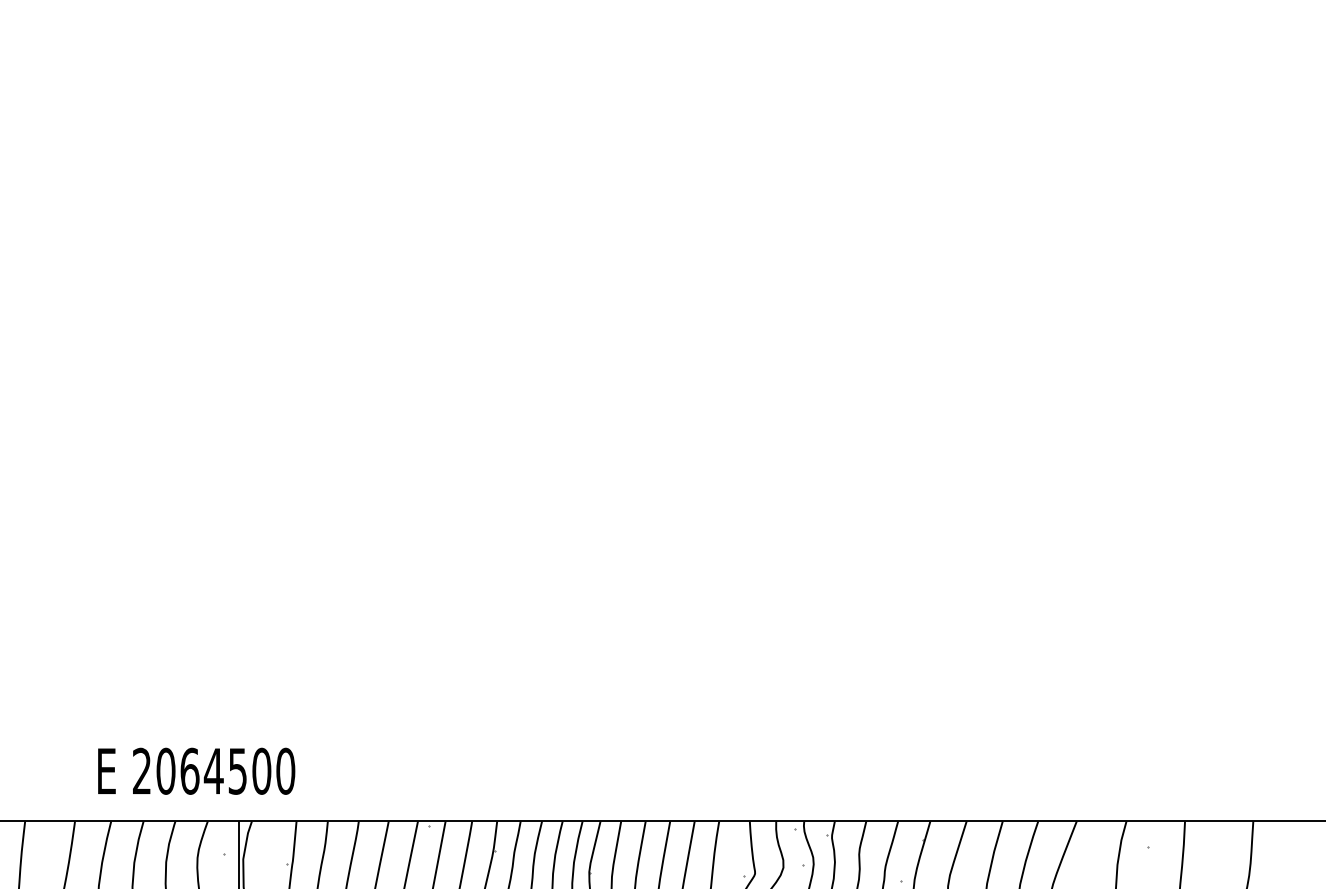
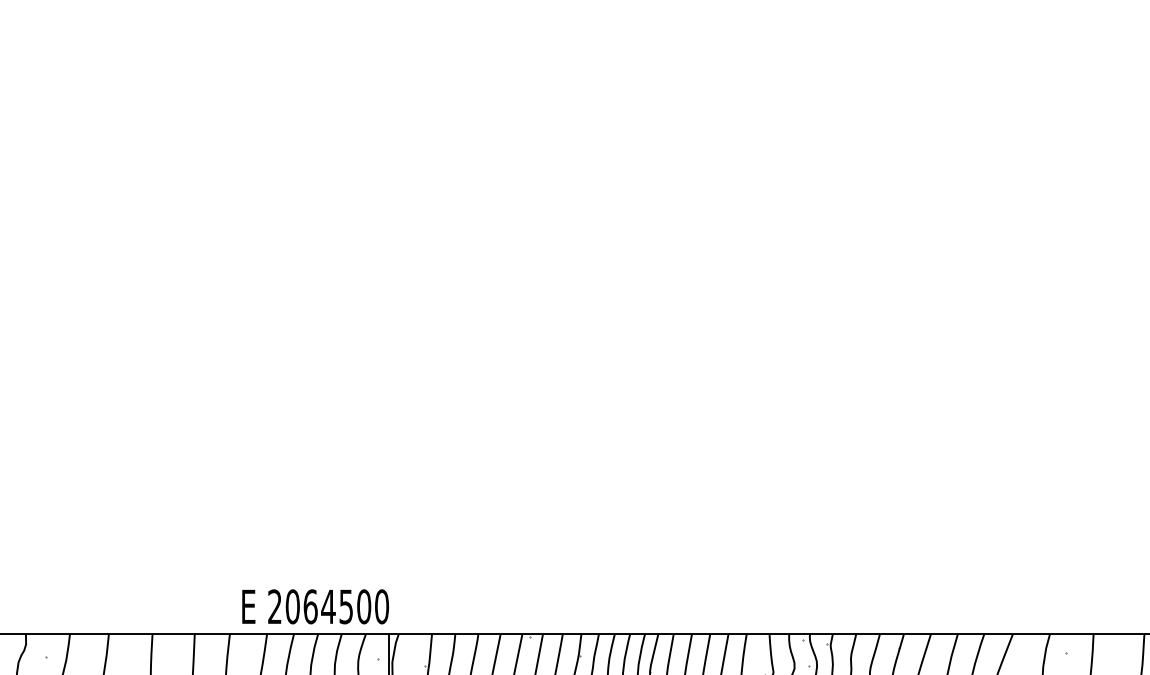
text: (196, 770) -> (315, 606), moved

